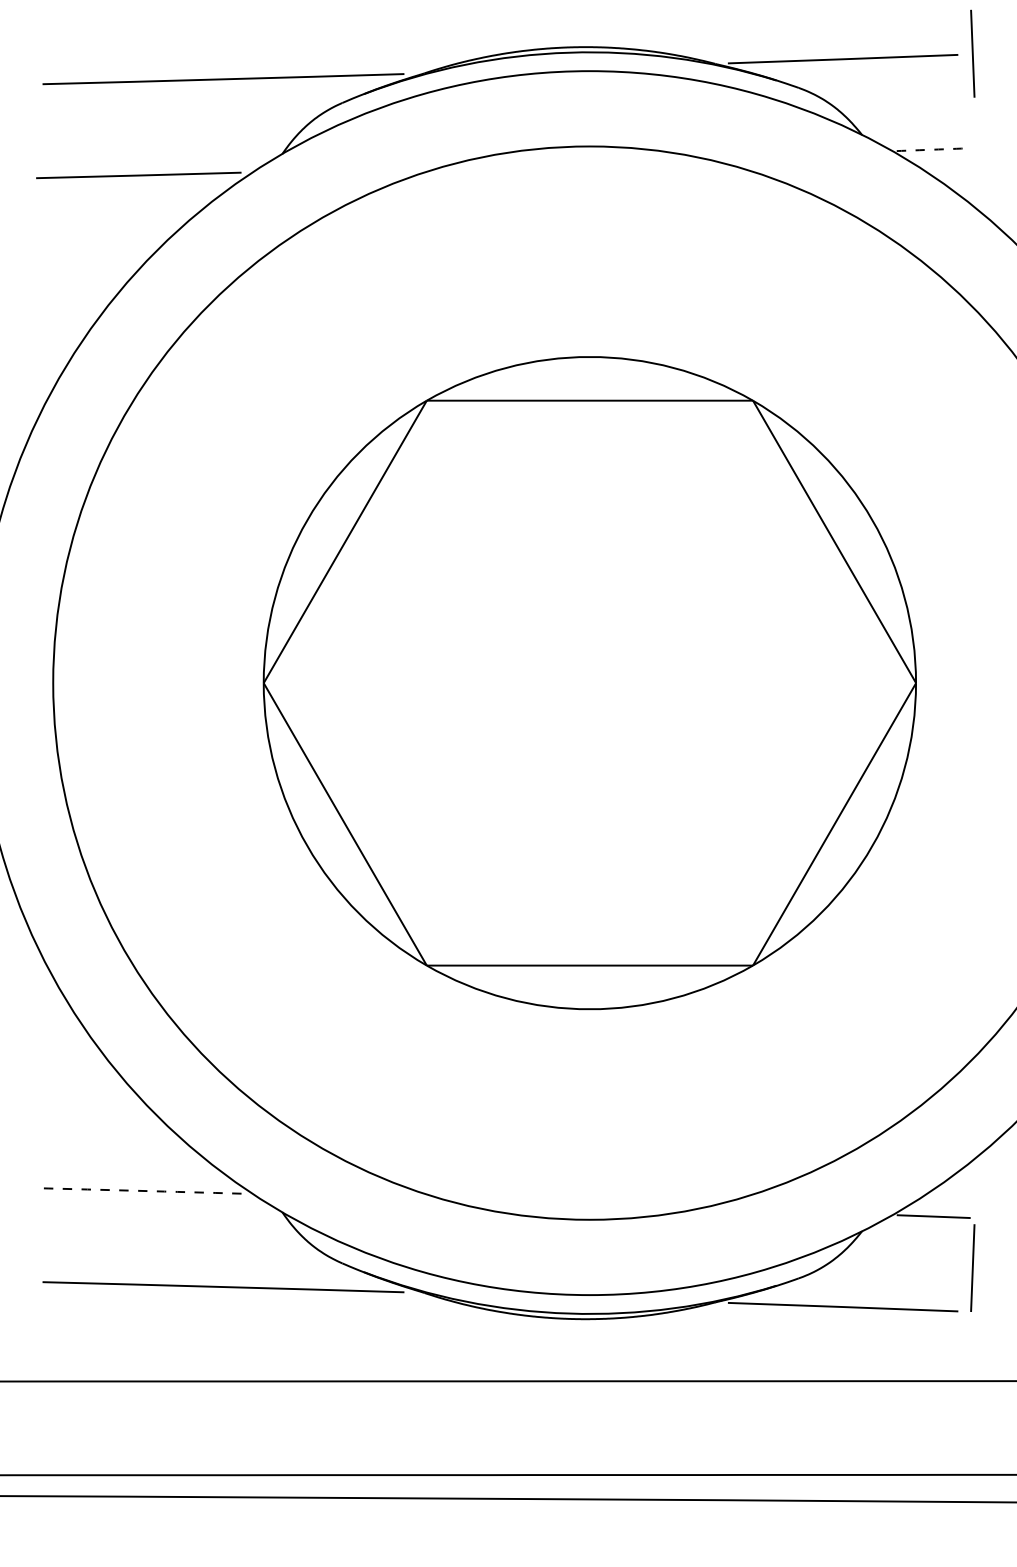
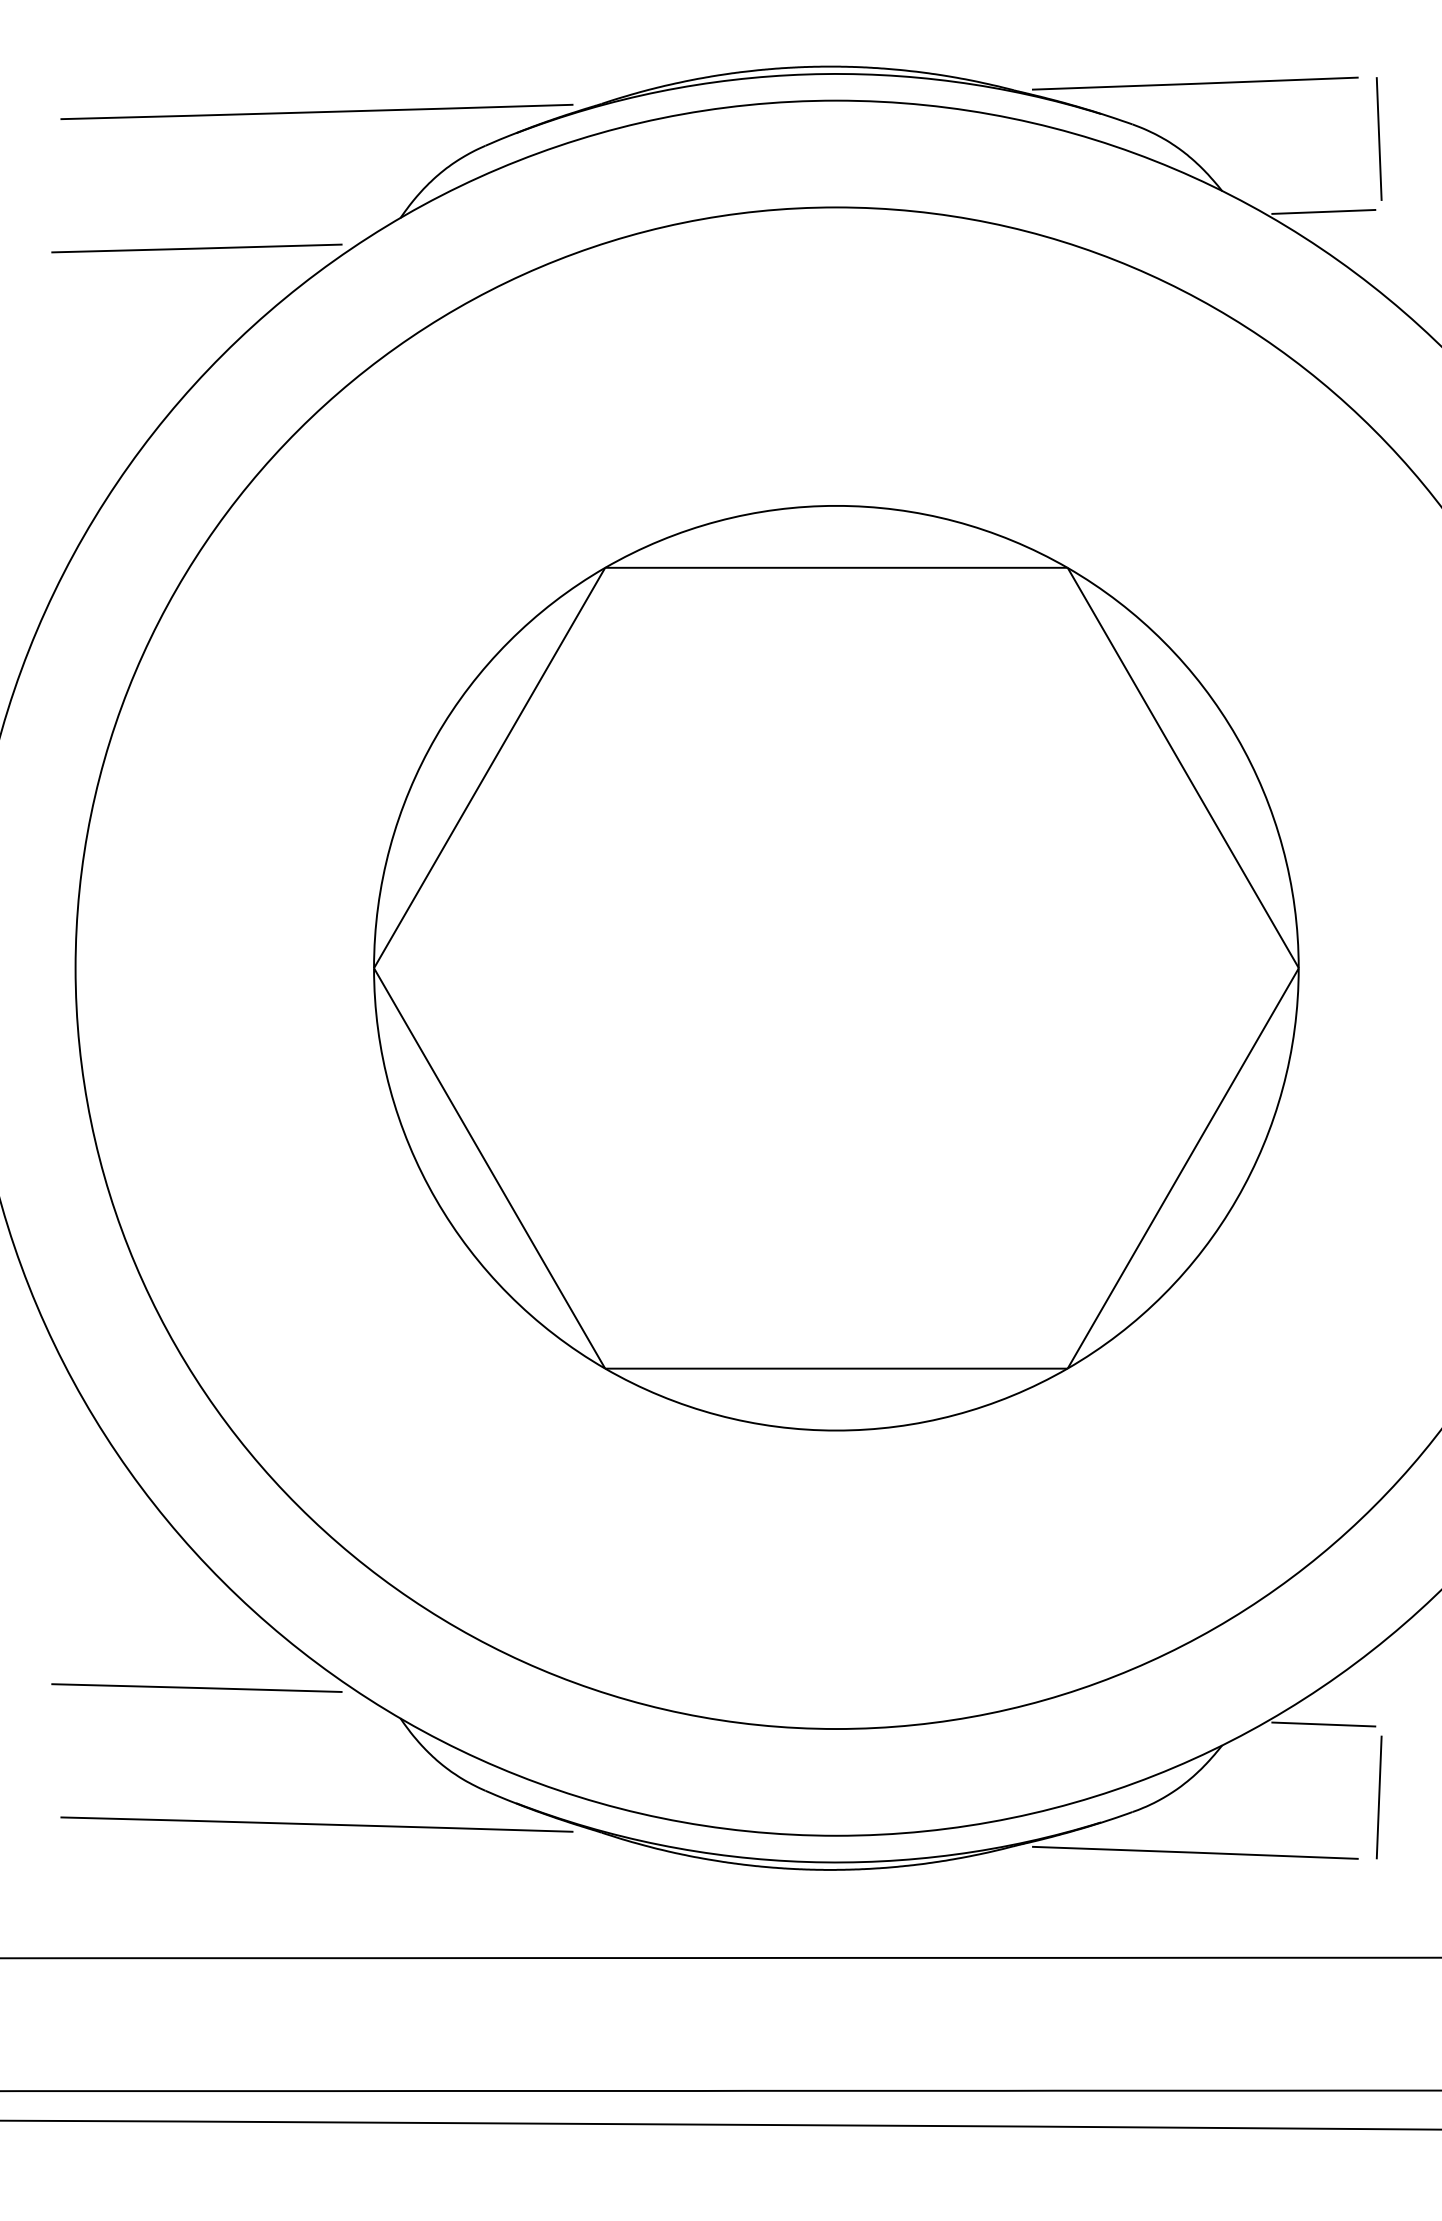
line: (972, 53) -> (1378, 138), moved
arc: (933, 149) -> (1323, 211), dashed -> solid
arc: (138, 1190) -> (196, 1687), dashed -> solid

